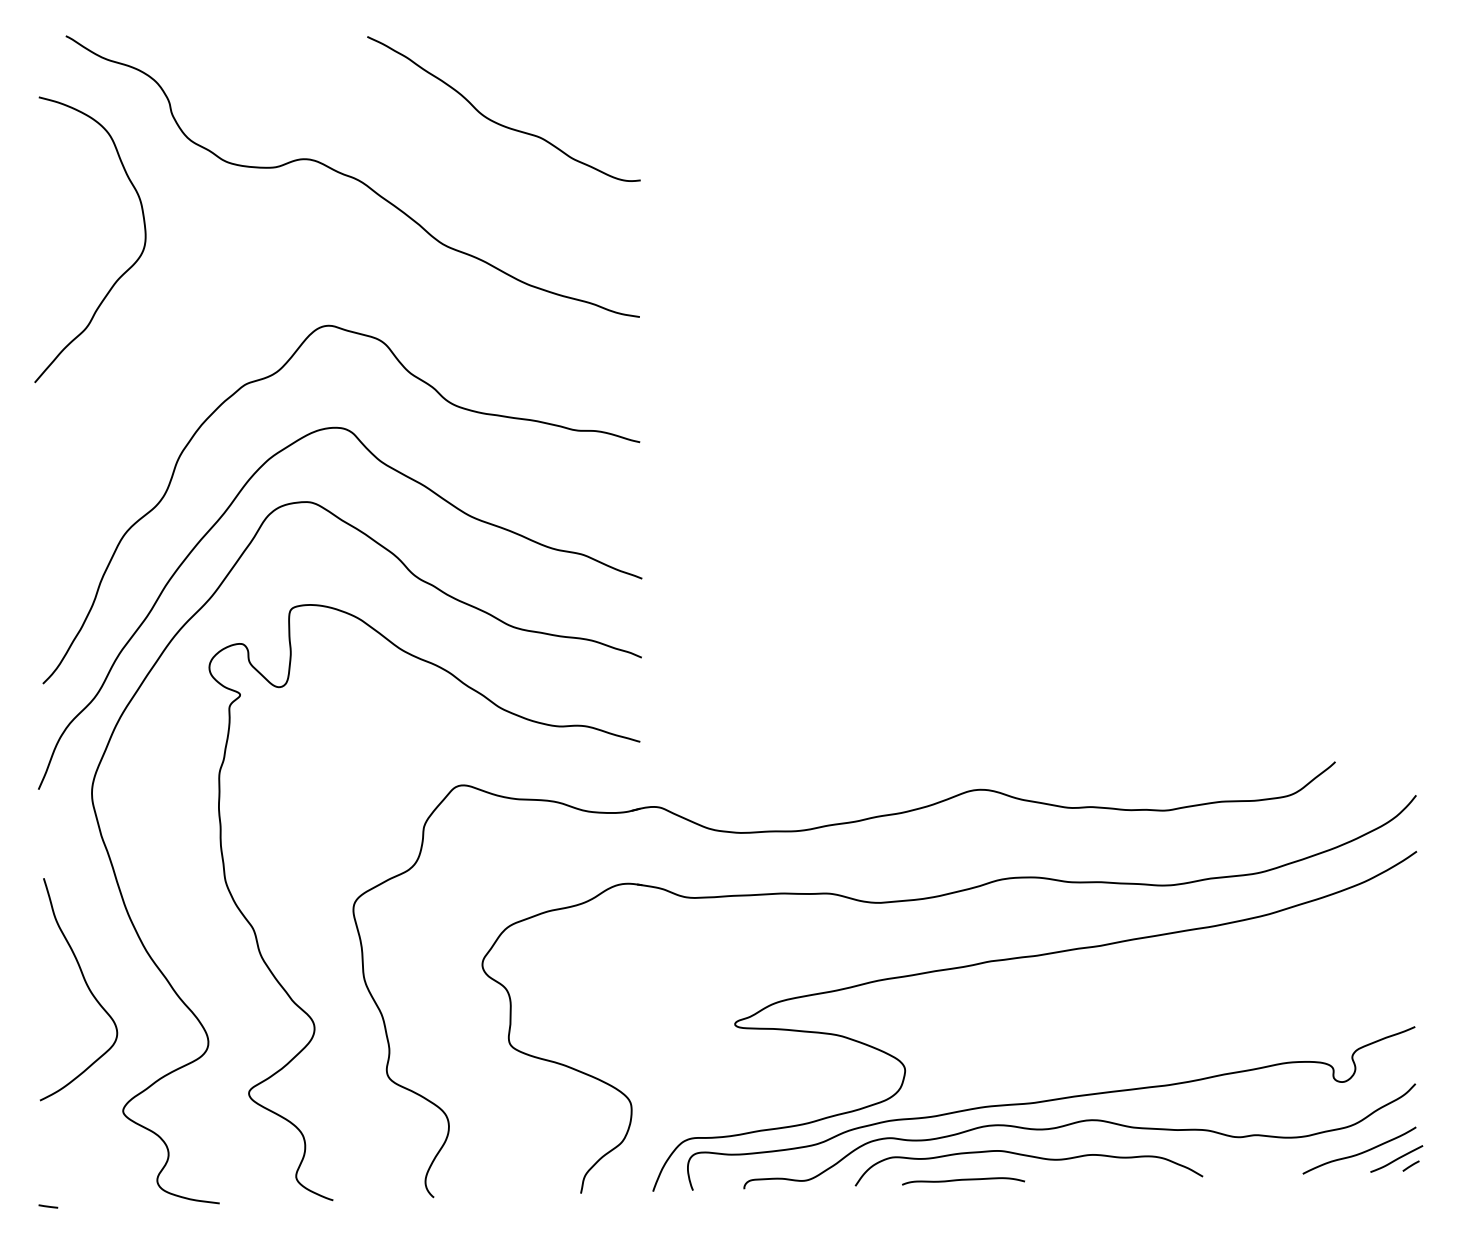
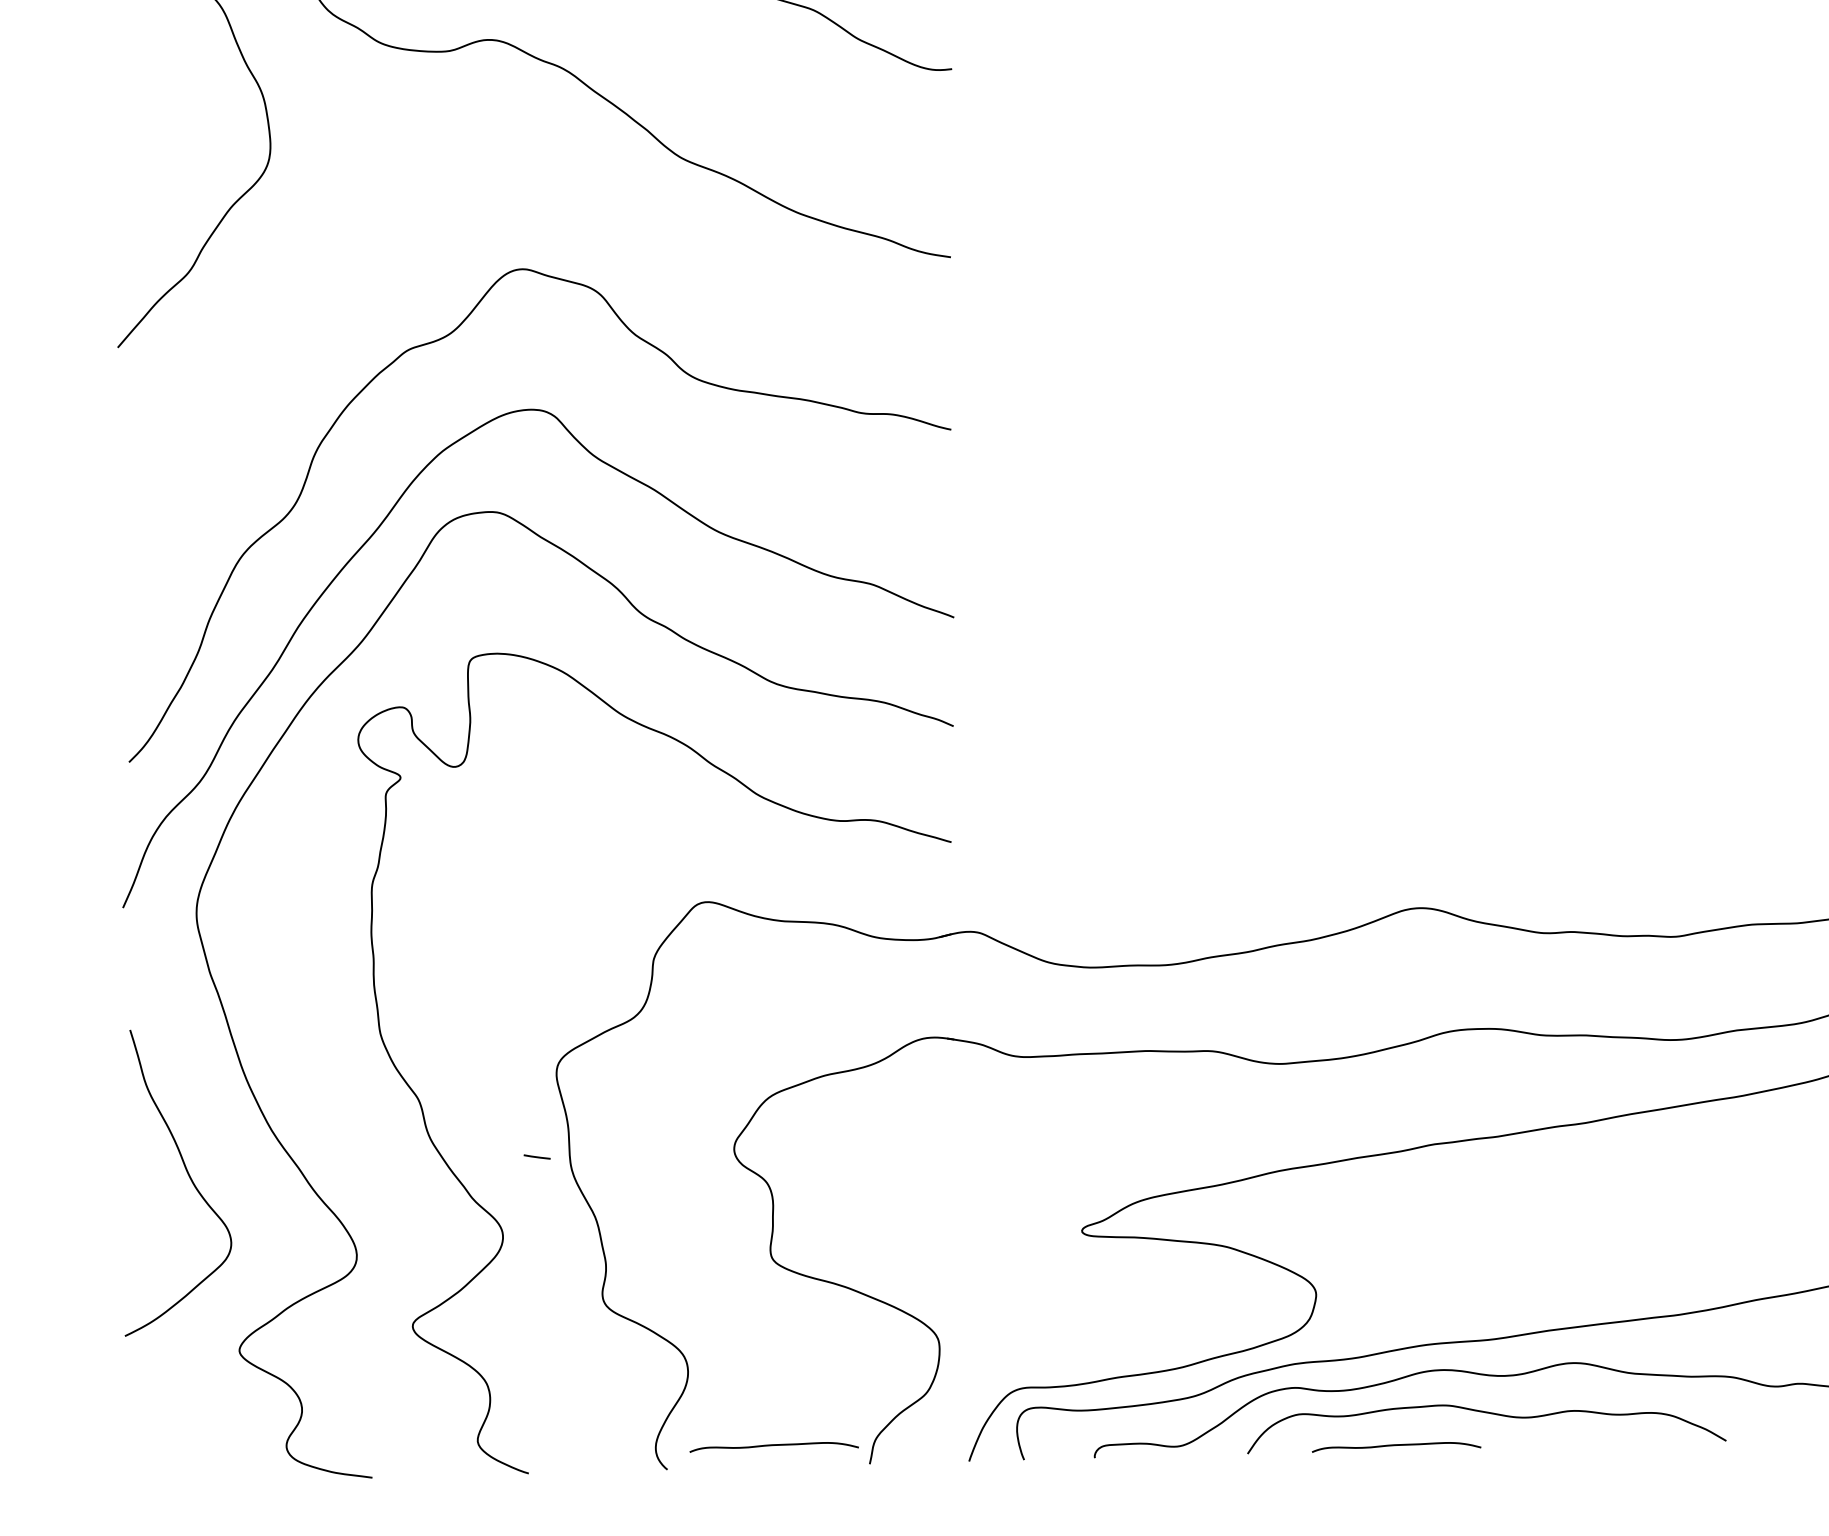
curve: (511, 1180) -> (774, 1446), added
line: (48, 1206) -> (537, 1157), moved

